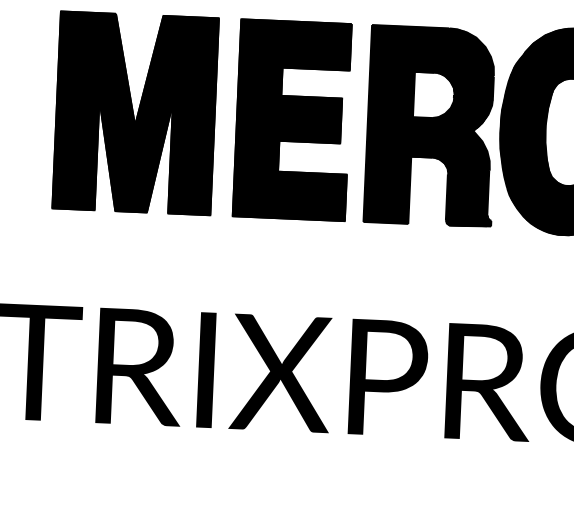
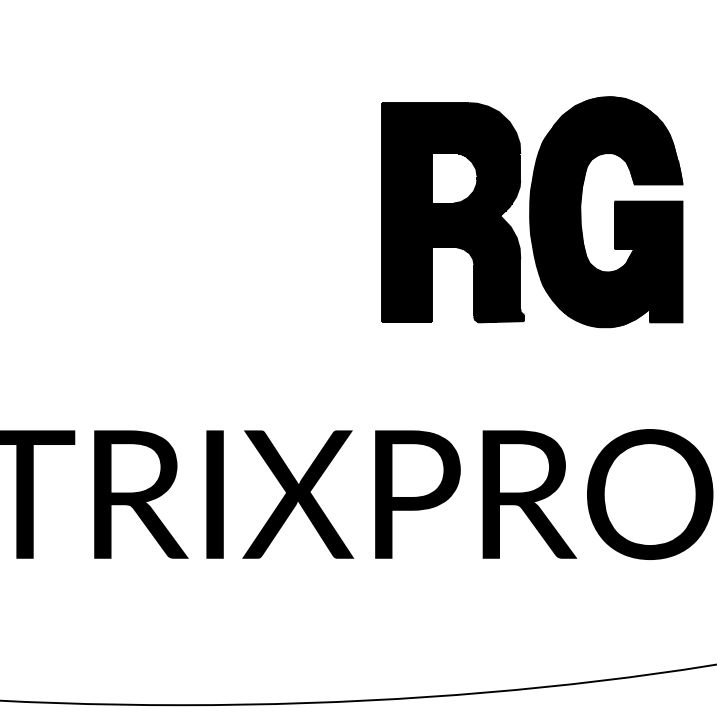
part: (135, 113) -> (123, 212), removed
part: (293, 120) -> (299, 212), removed

